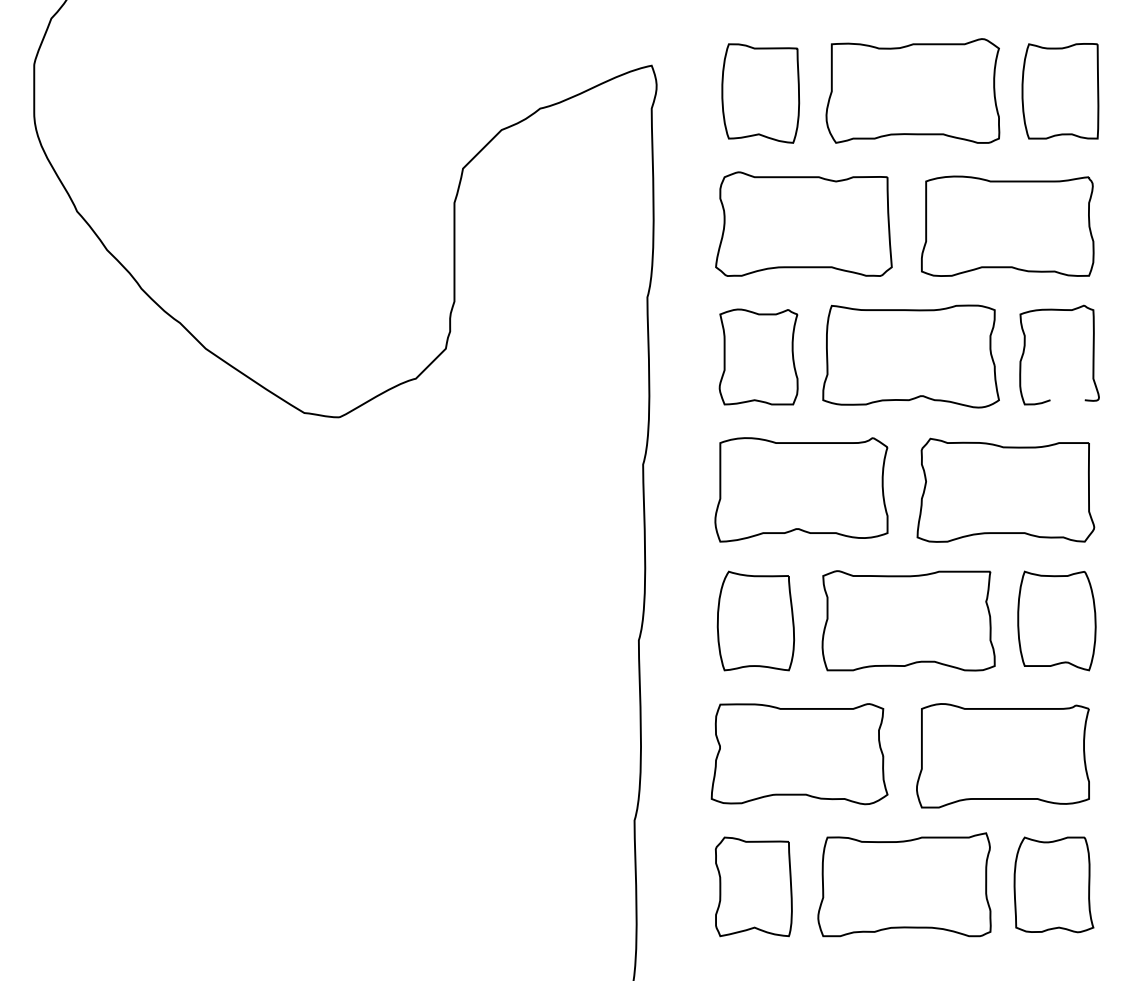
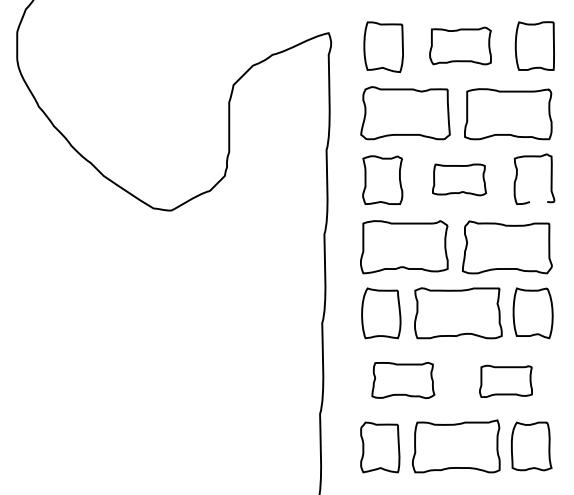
part: (912, 90) -> (460, 45), size x0.7
part: (910, 355) -> (459, 179), size x0.6
part: (799, 754) -> (403, 380), size x0.7
part: (1002, 756) -> (505, 381), size x0.6

